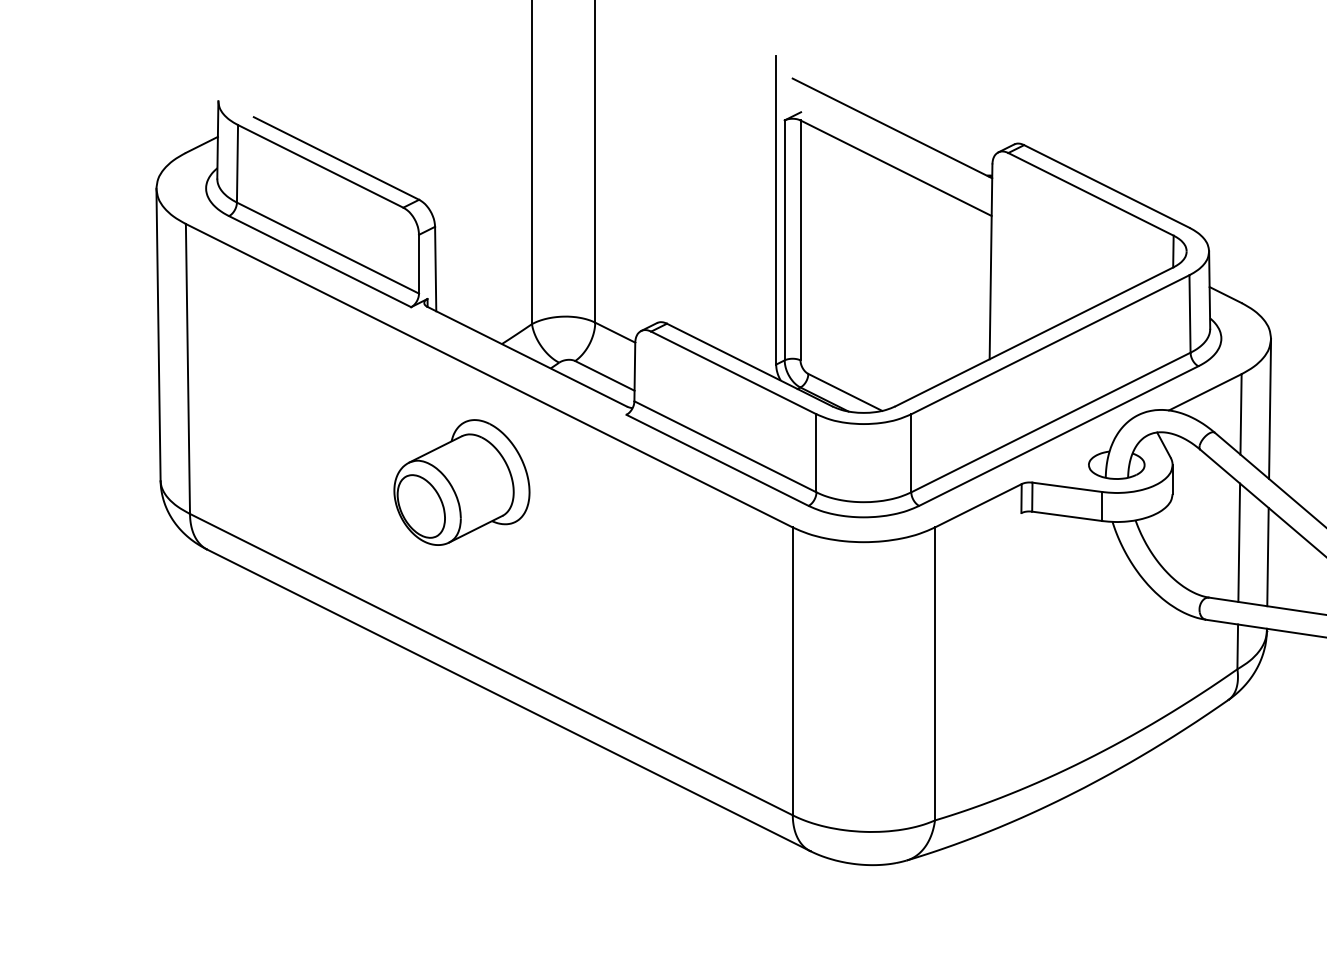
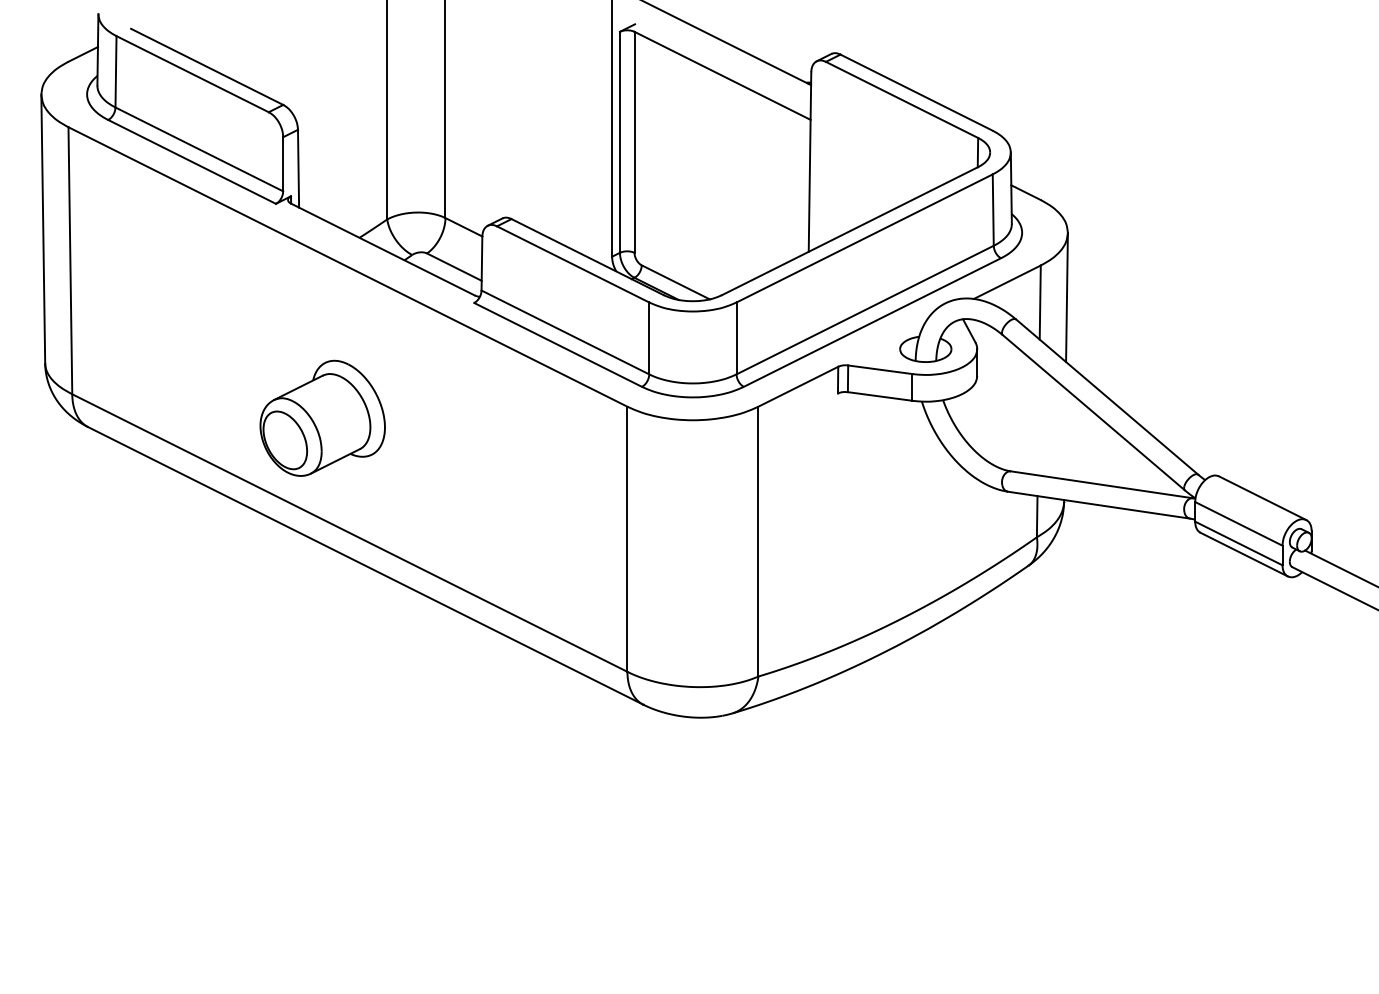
part: (461, 481) -> (322, 417), moved
line: (1239, 542) -> (1038, 420), removed
line: (1267, 556) -> (1064, 433), removed

